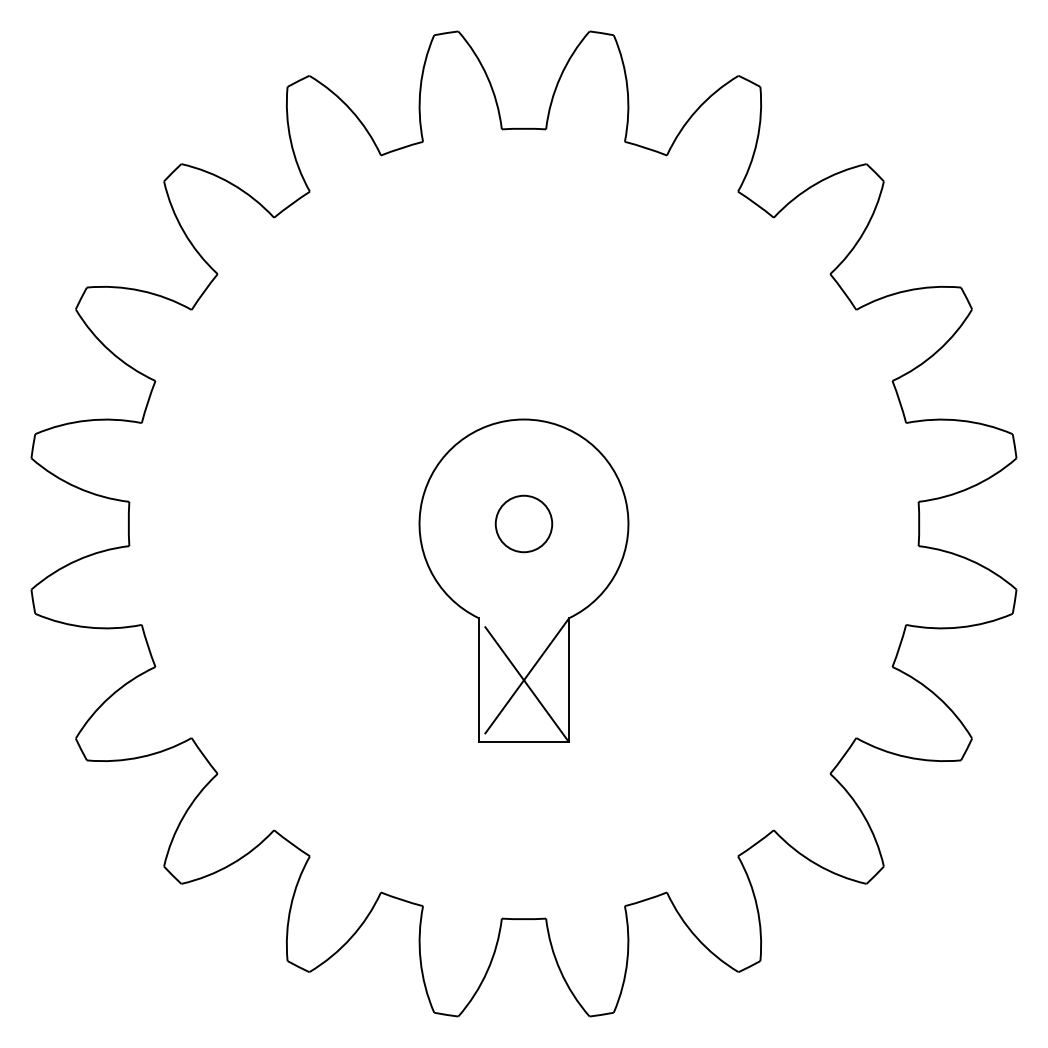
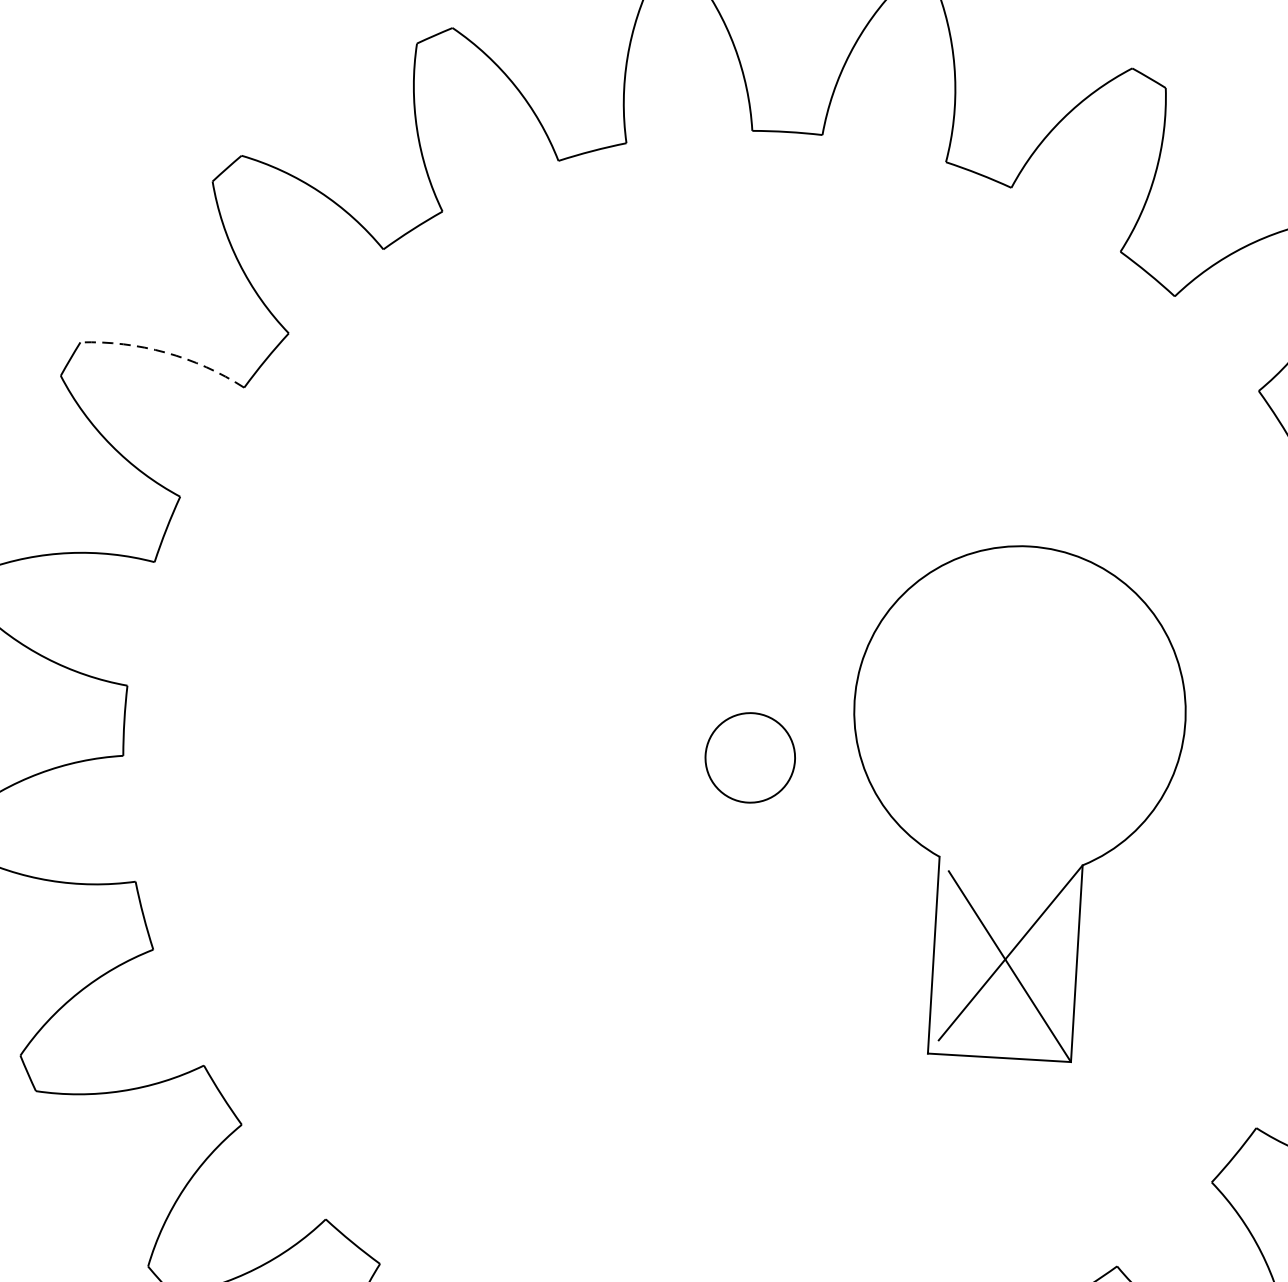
arc: (141, 290) -> (166, 352), solid -> dashed
part: (523, 580) -> (1013, 801), moved

